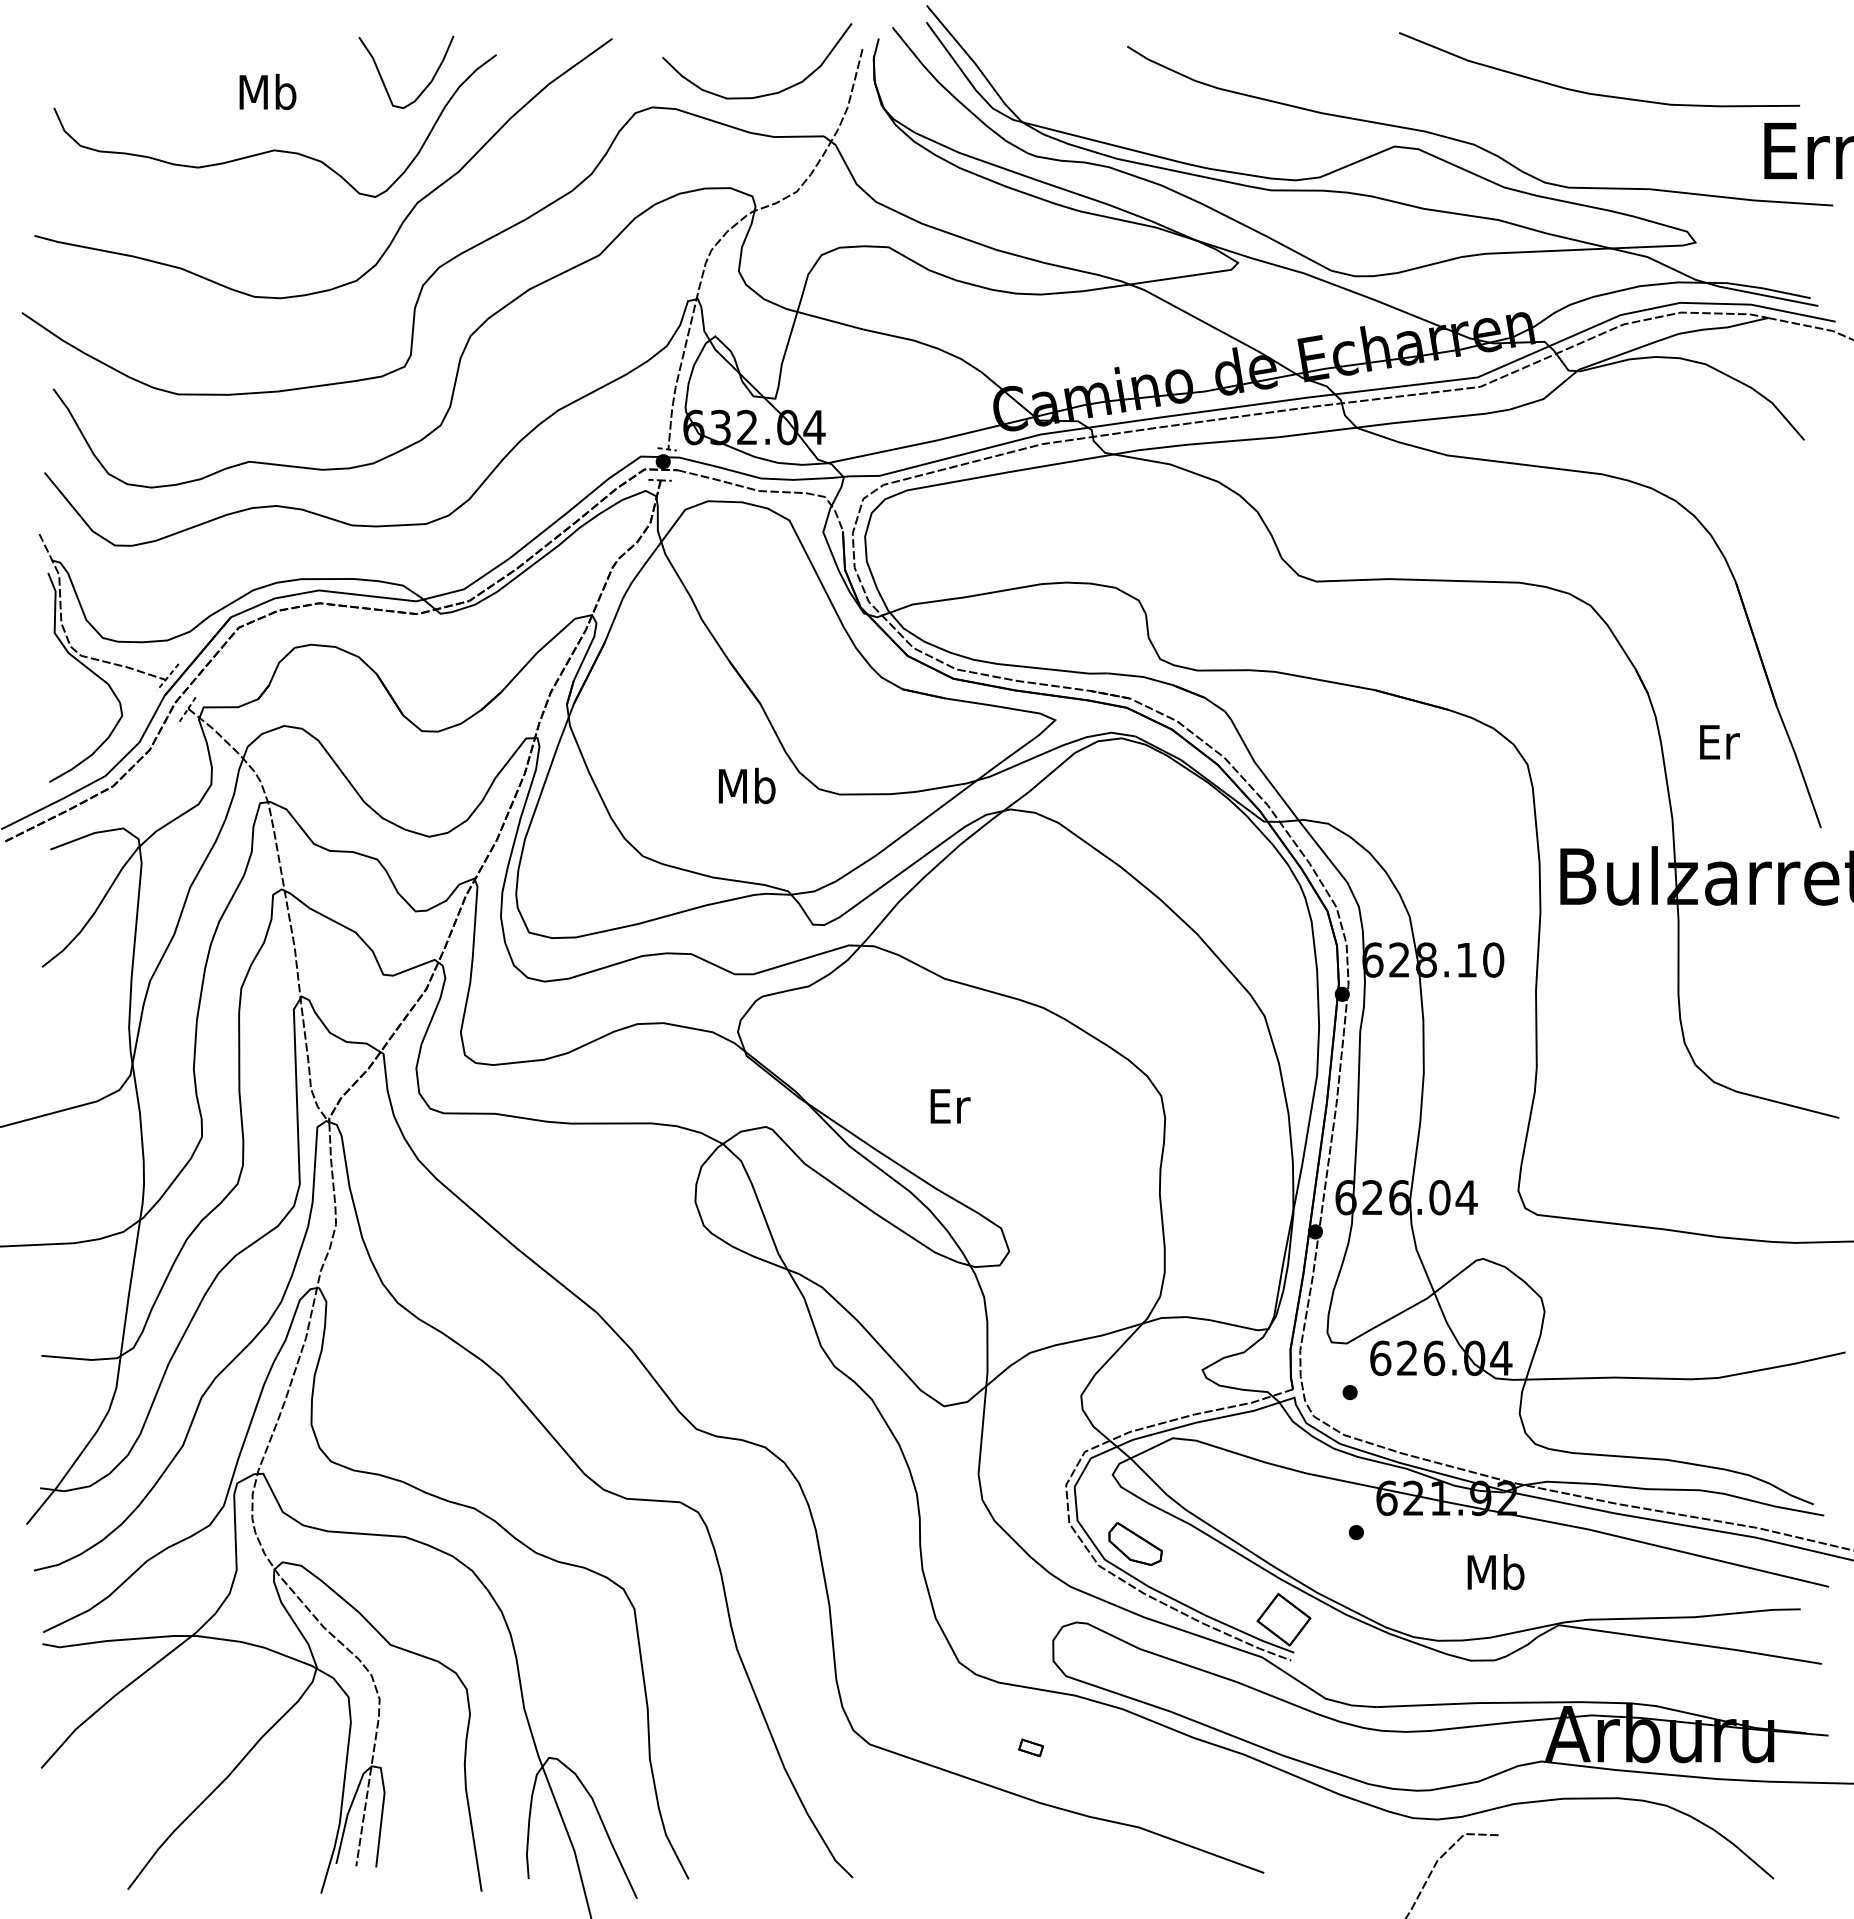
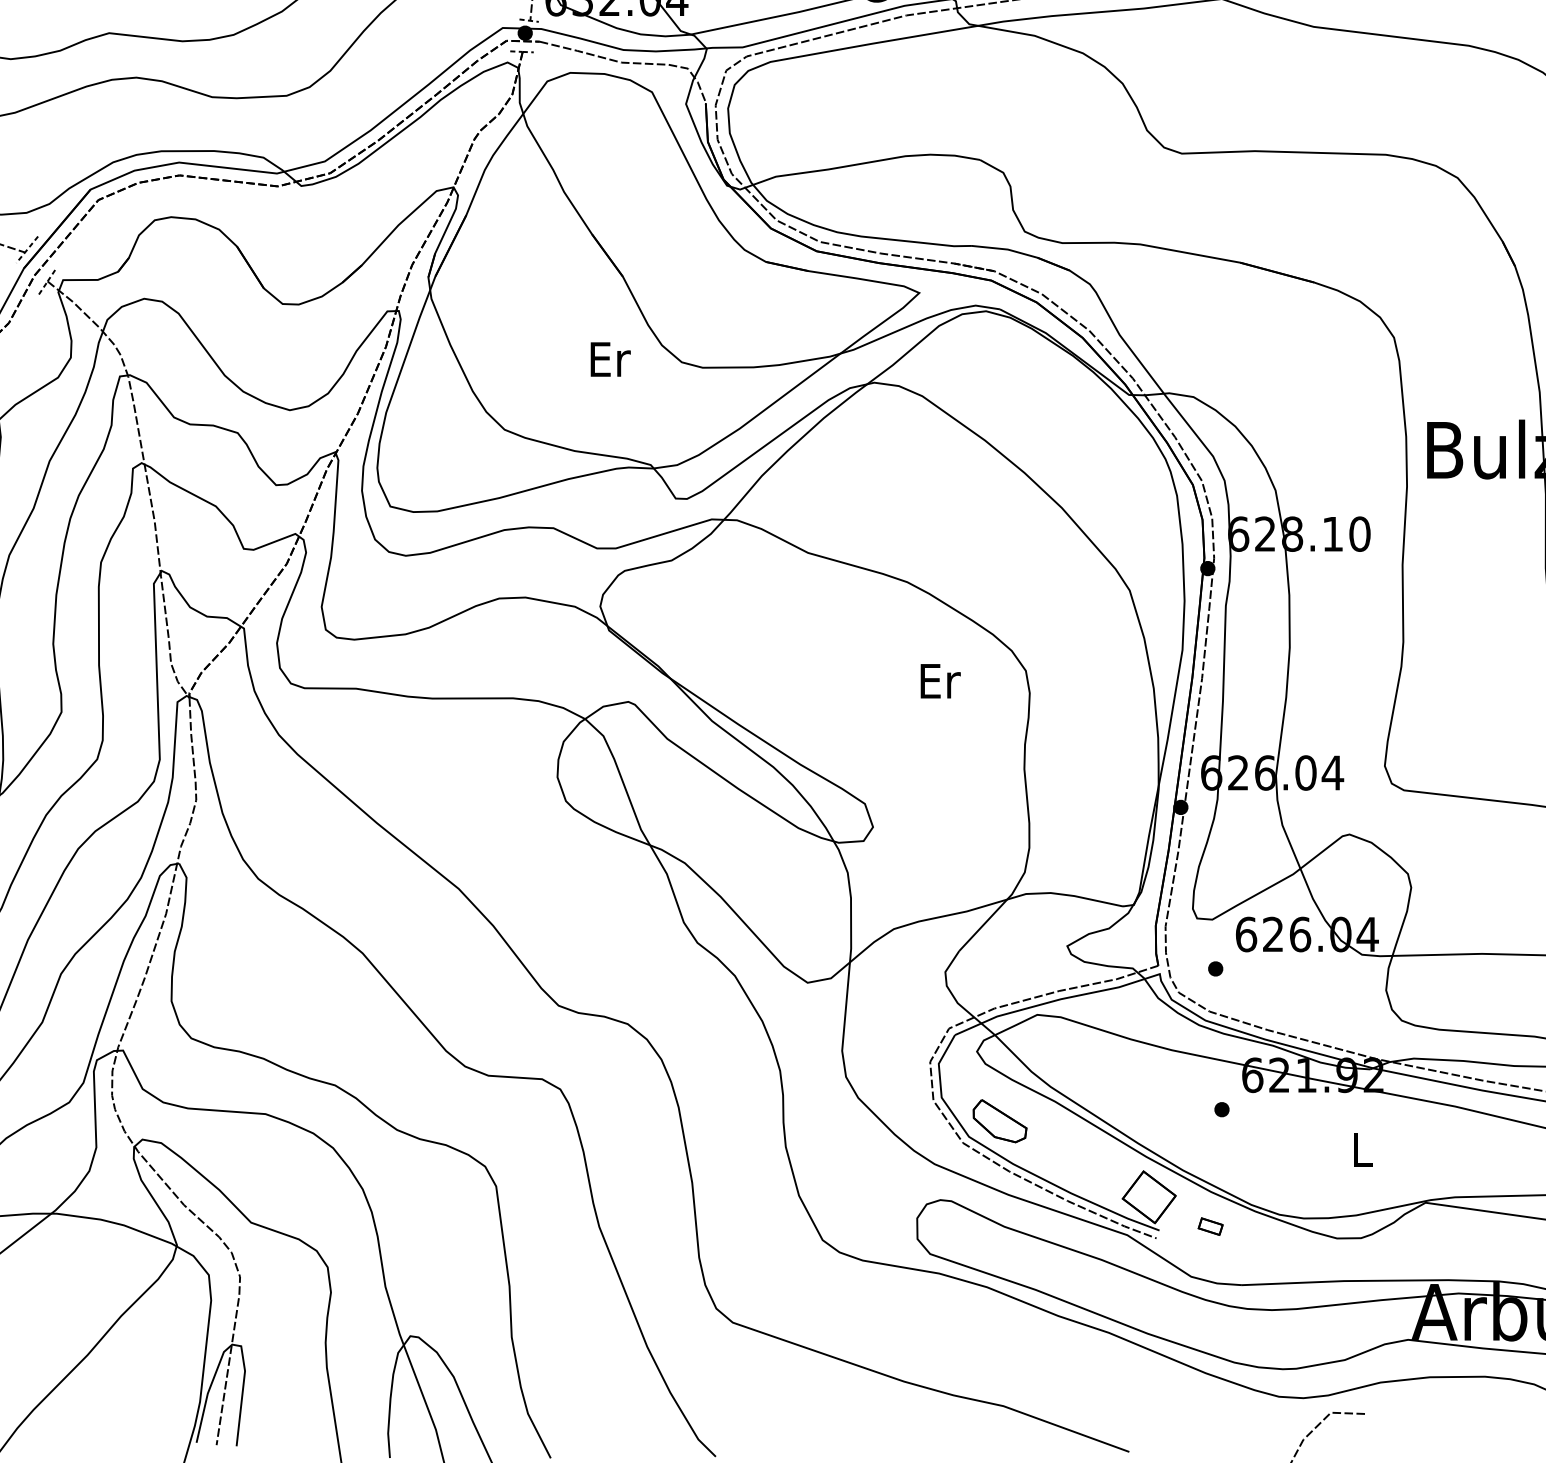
text: (746, 785) -> (608, 358), Mb -> Er
text: (950, 1106) -> (940, 681), moved
text: (1495, 1572) -> (1361, 1149), Mb -> L
part: (1030, 1747) -> (1210, 1226), moved

